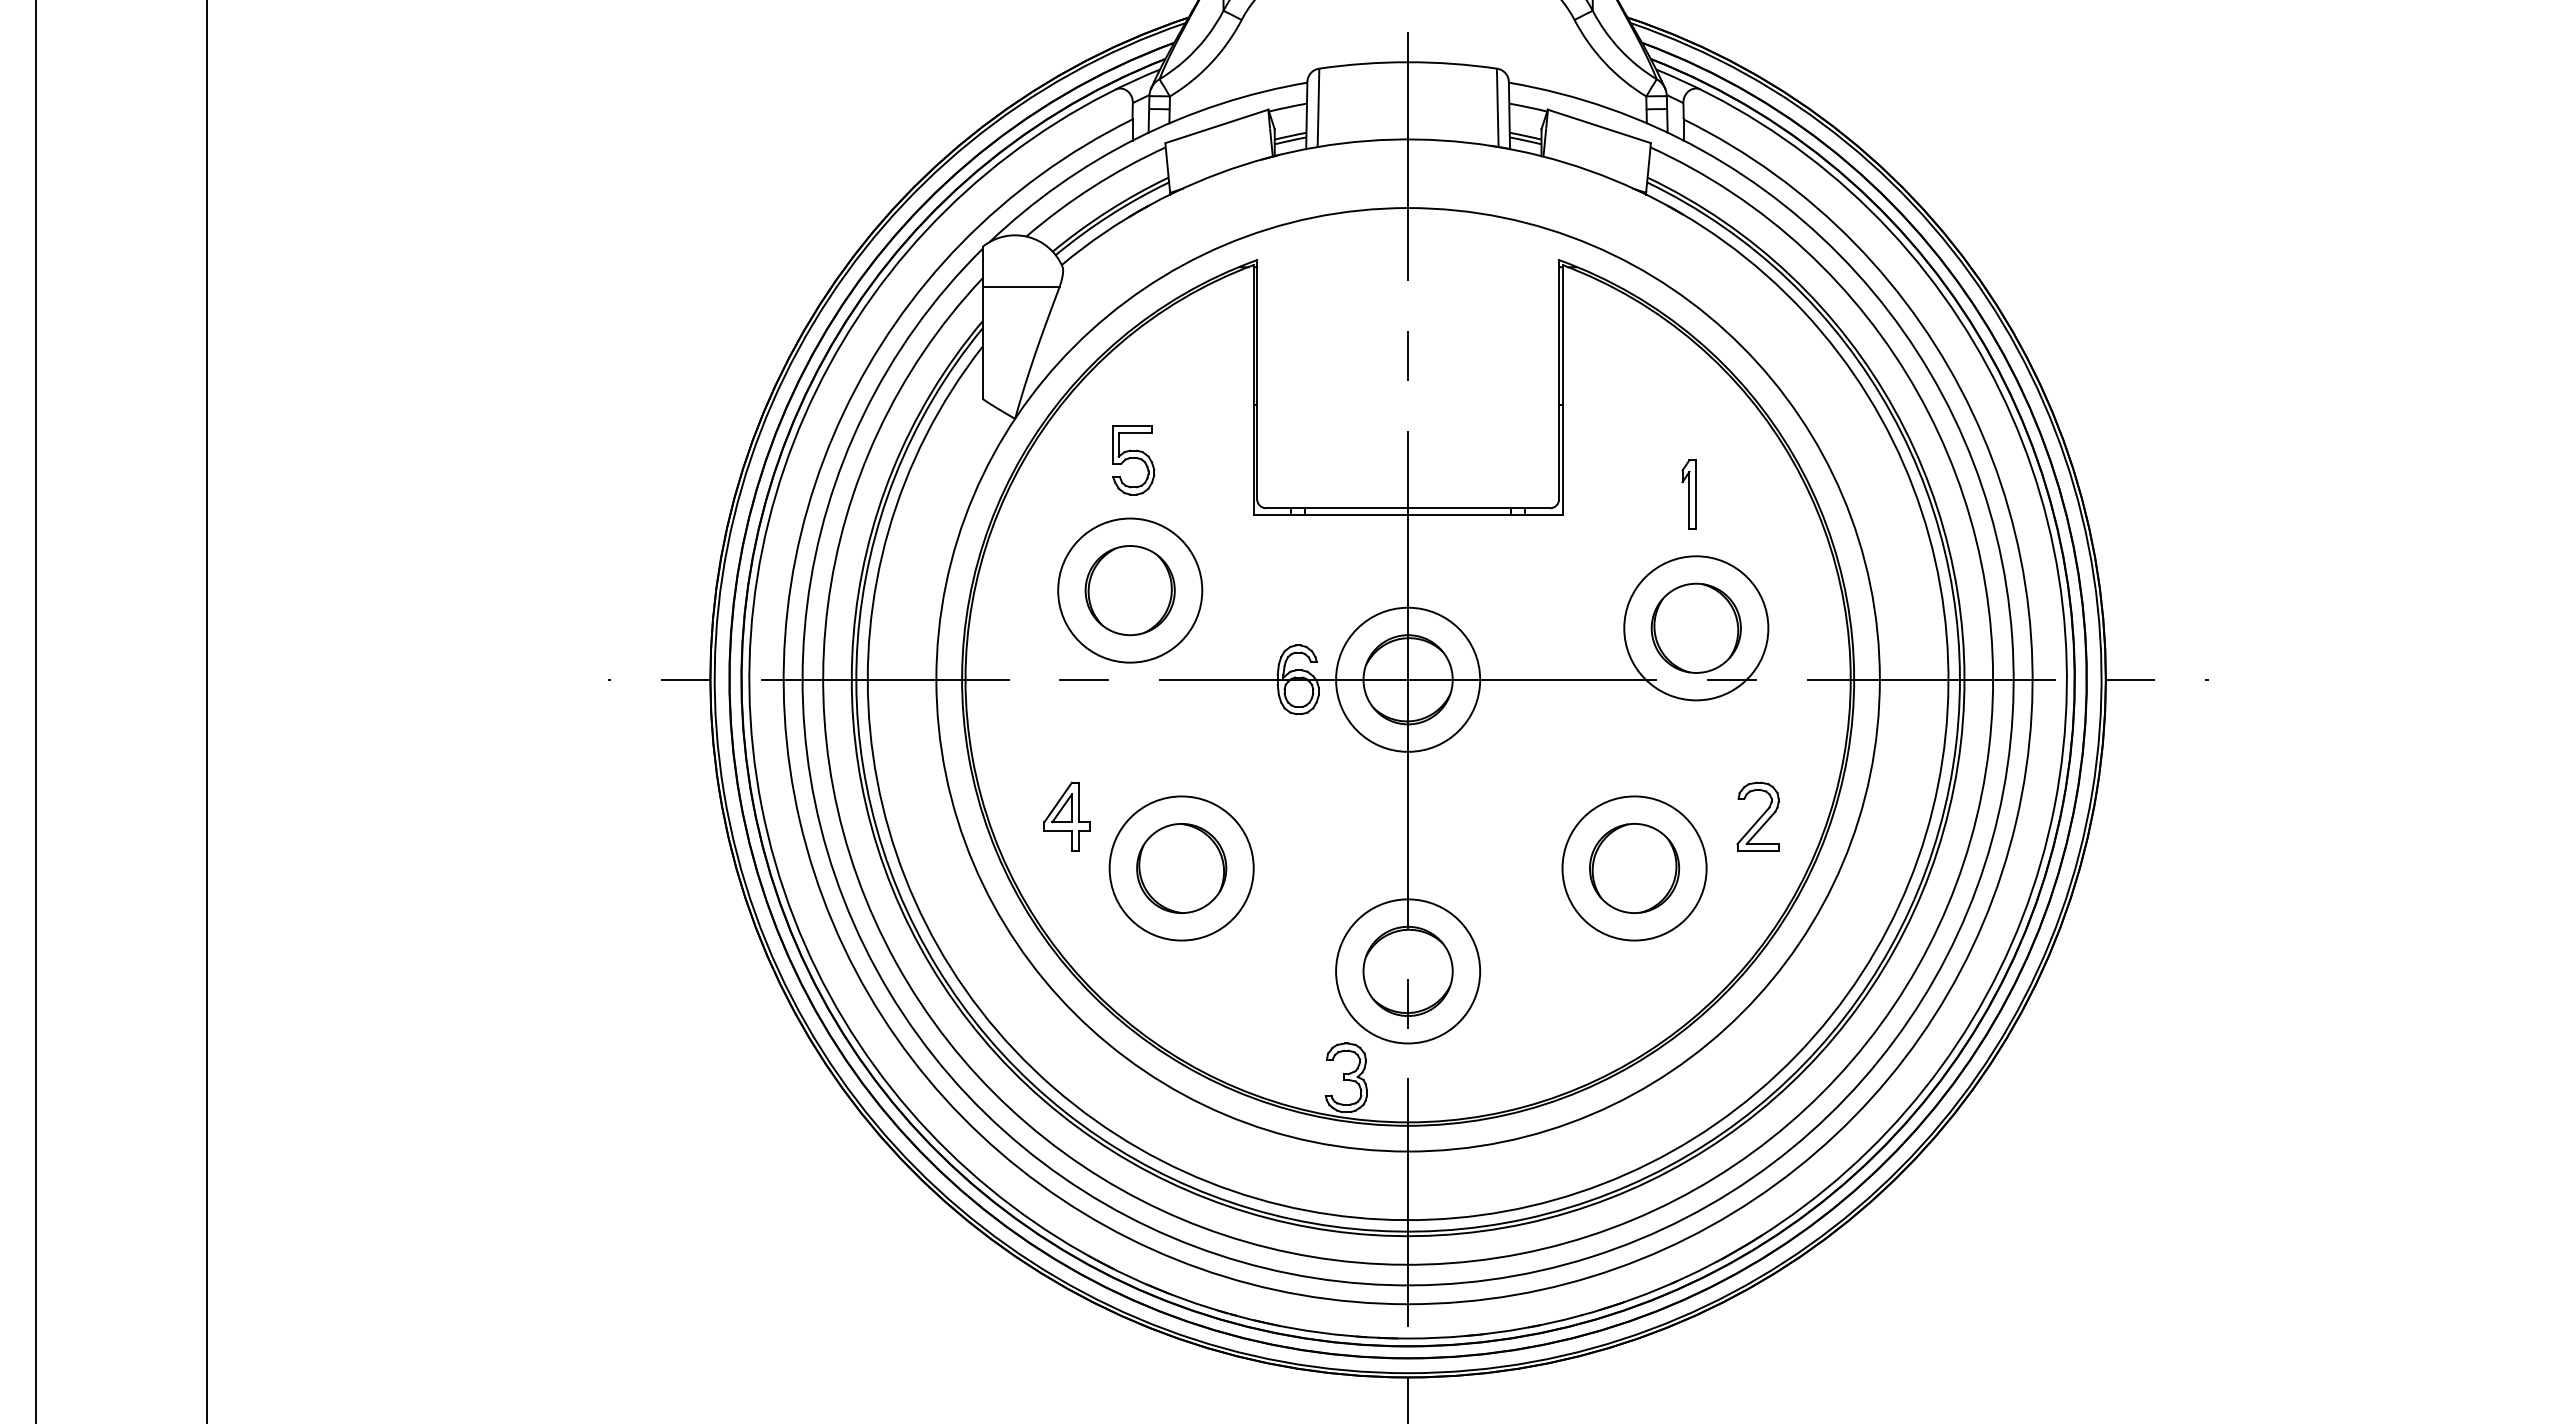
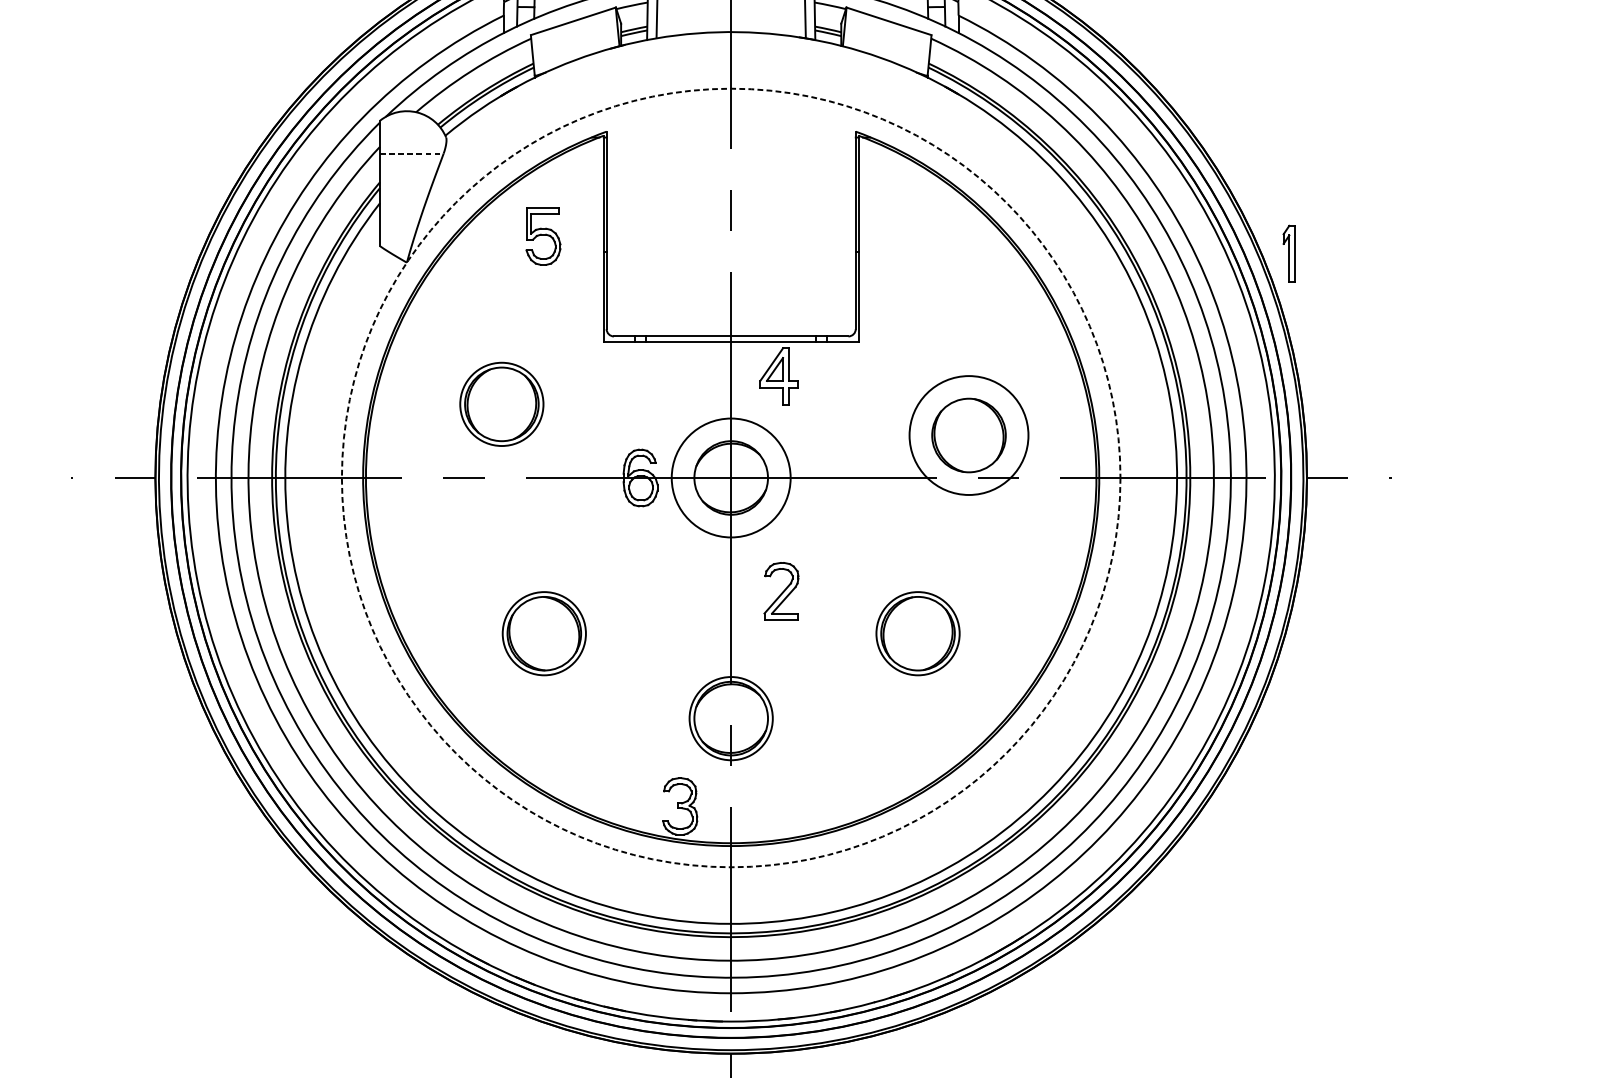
line: (1021, 286) -> (412, 153), solid -> dashed
part: (1133, 460) -> (543, 236), moved
part: (1688, 494) -> (1288, 254), moved
circle: (1130, 590) -> (502, 404), size x0.7
circle: (1407, 679) -> (730, 477), solid -> dashed
part: (1066, 816) -> (778, 376), moved
part: (1757, 816) -> (781, 590), moved
circle: (1181, 868) -> (544, 633), size x0.7
circle: (1634, 868) -> (918, 633), size x0.7
circle: (1408, 971) -> (731, 718), size x0.7

